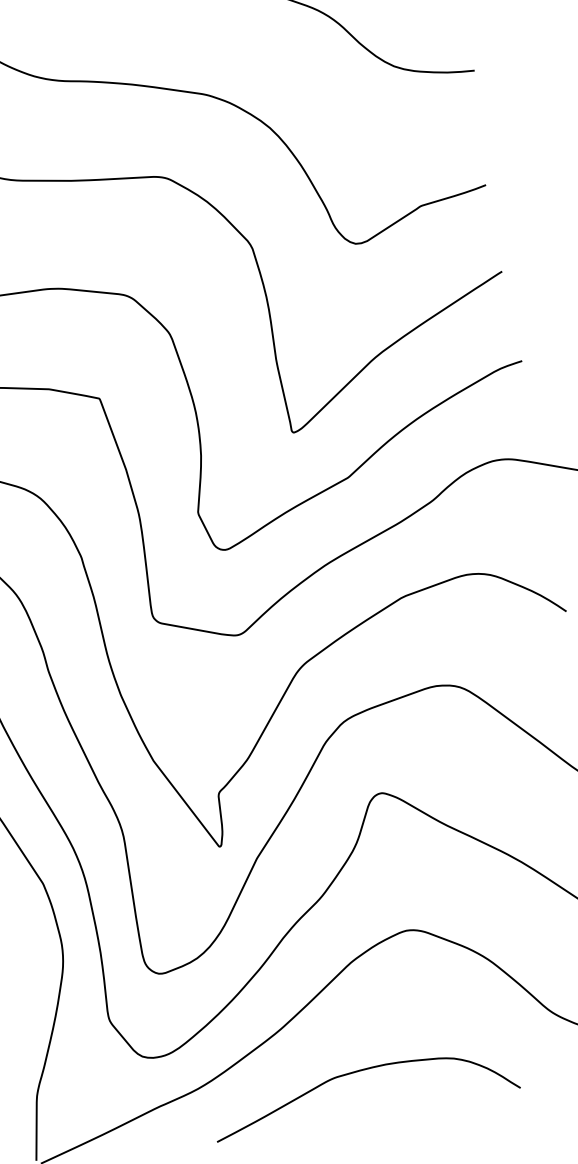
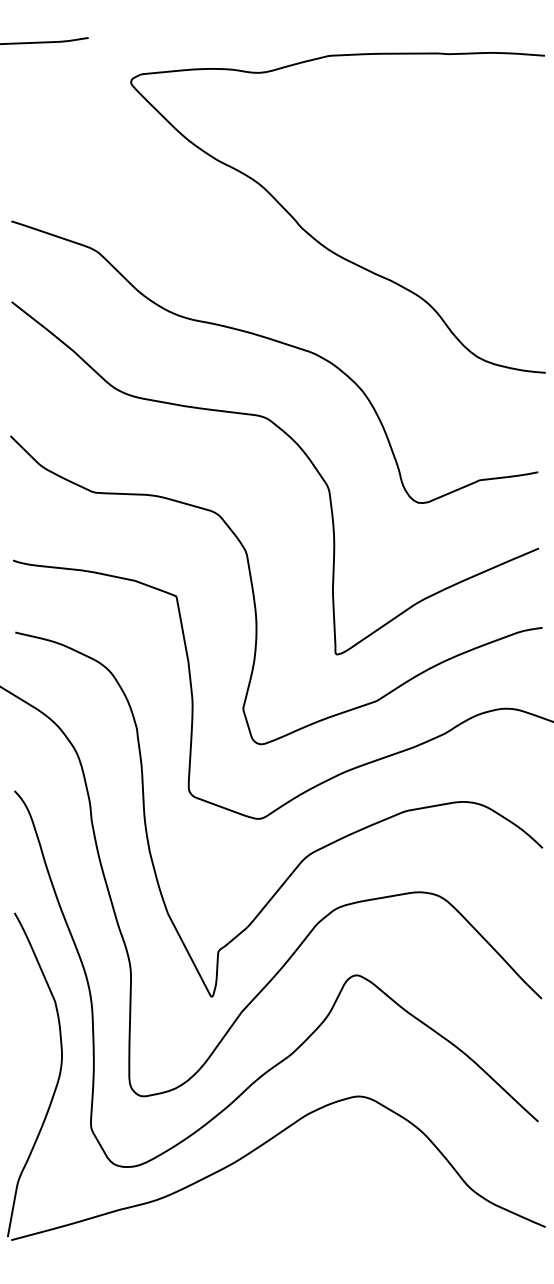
curve: (355, 1073) -> (293, 1210), removed

